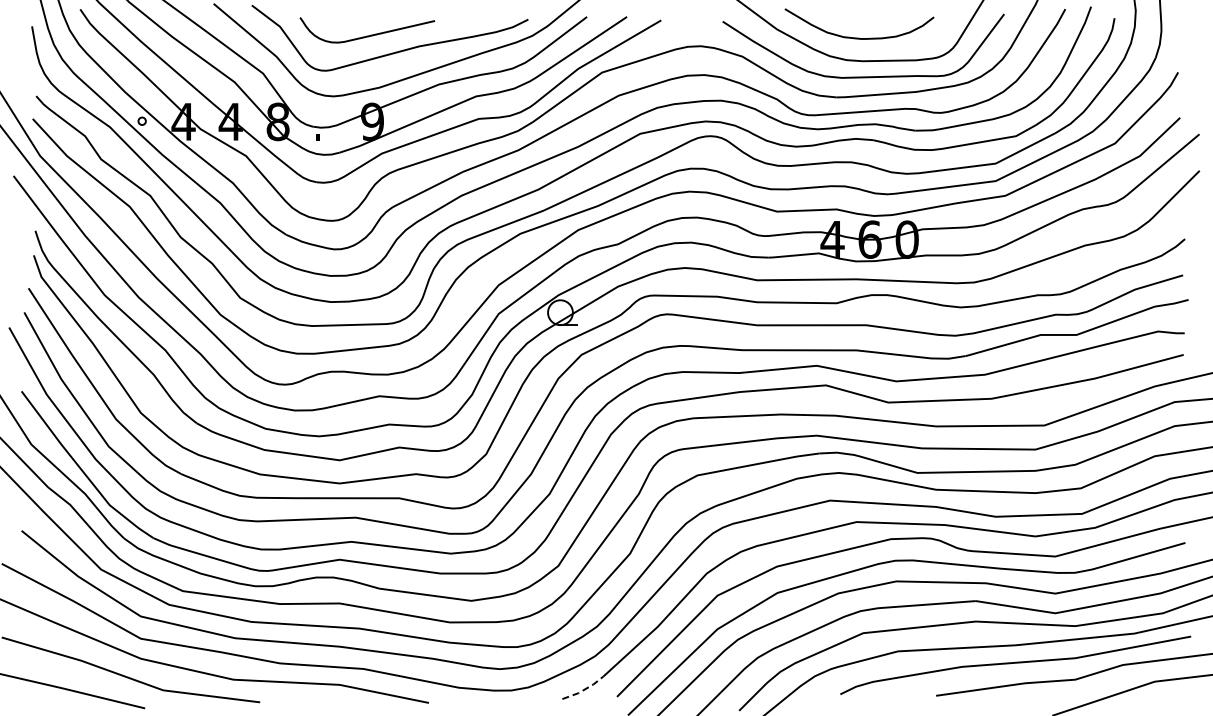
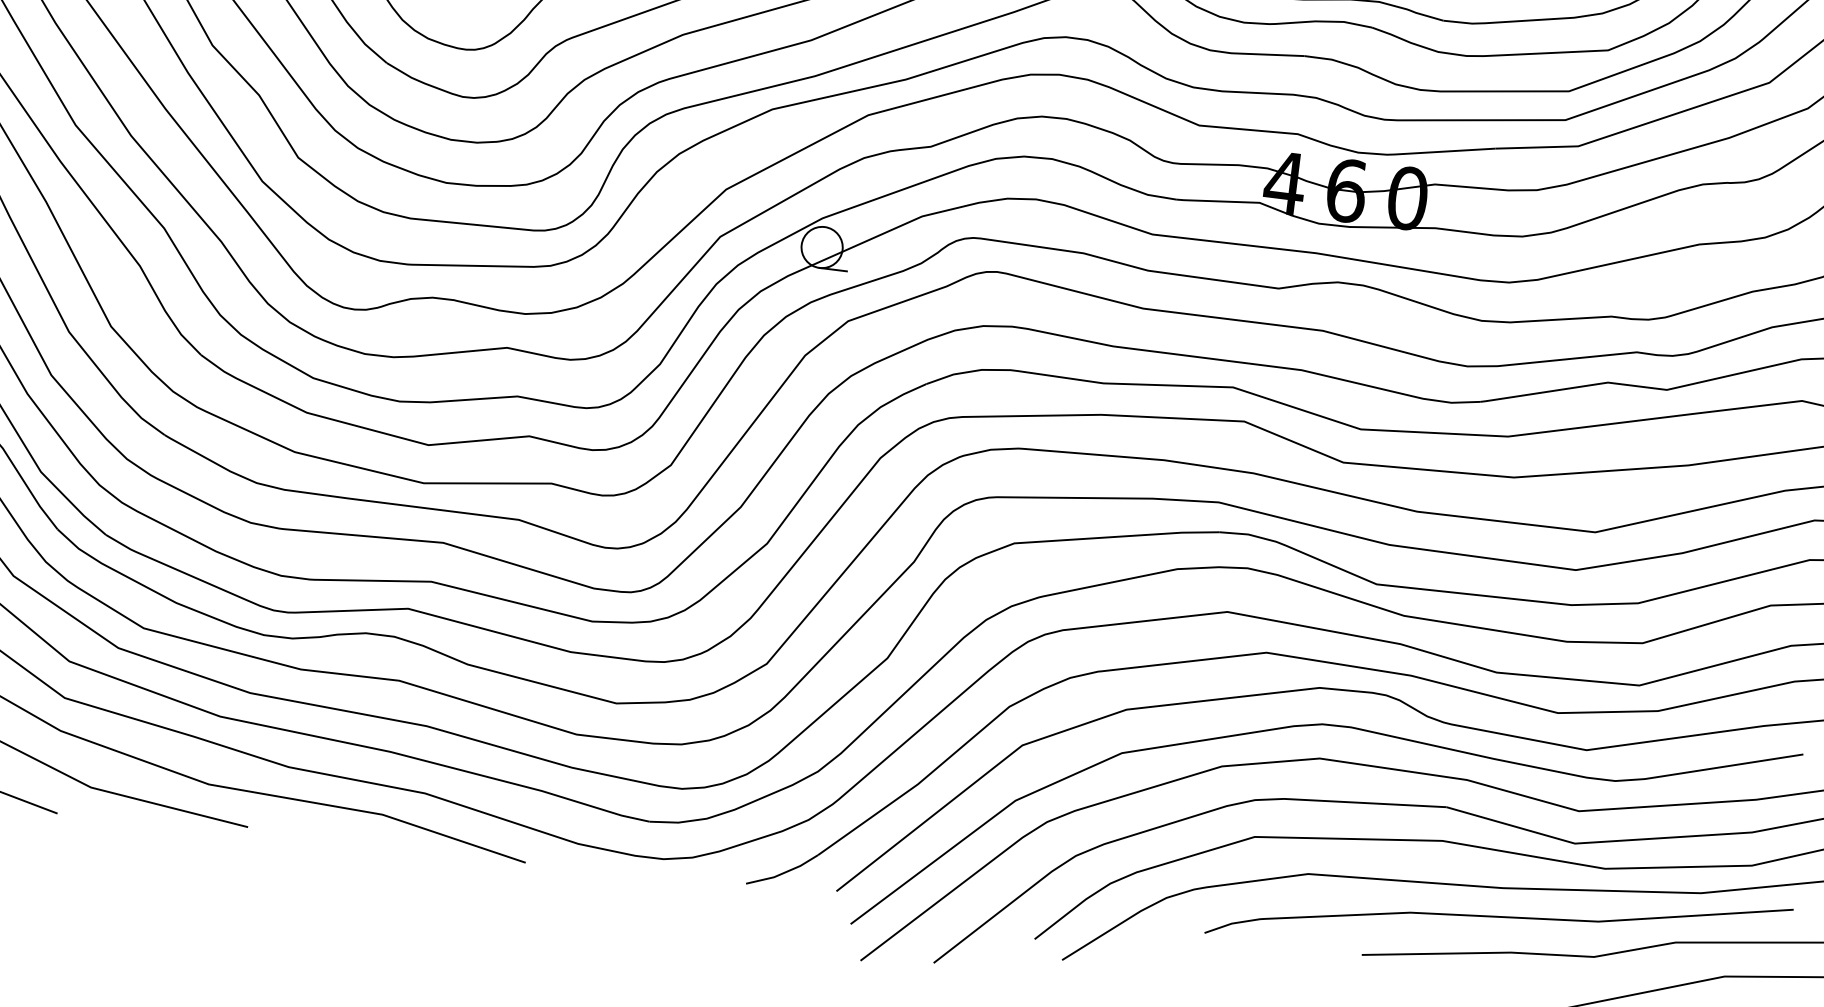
line: (584, 689) -> (784, 872), dashed -> solid

